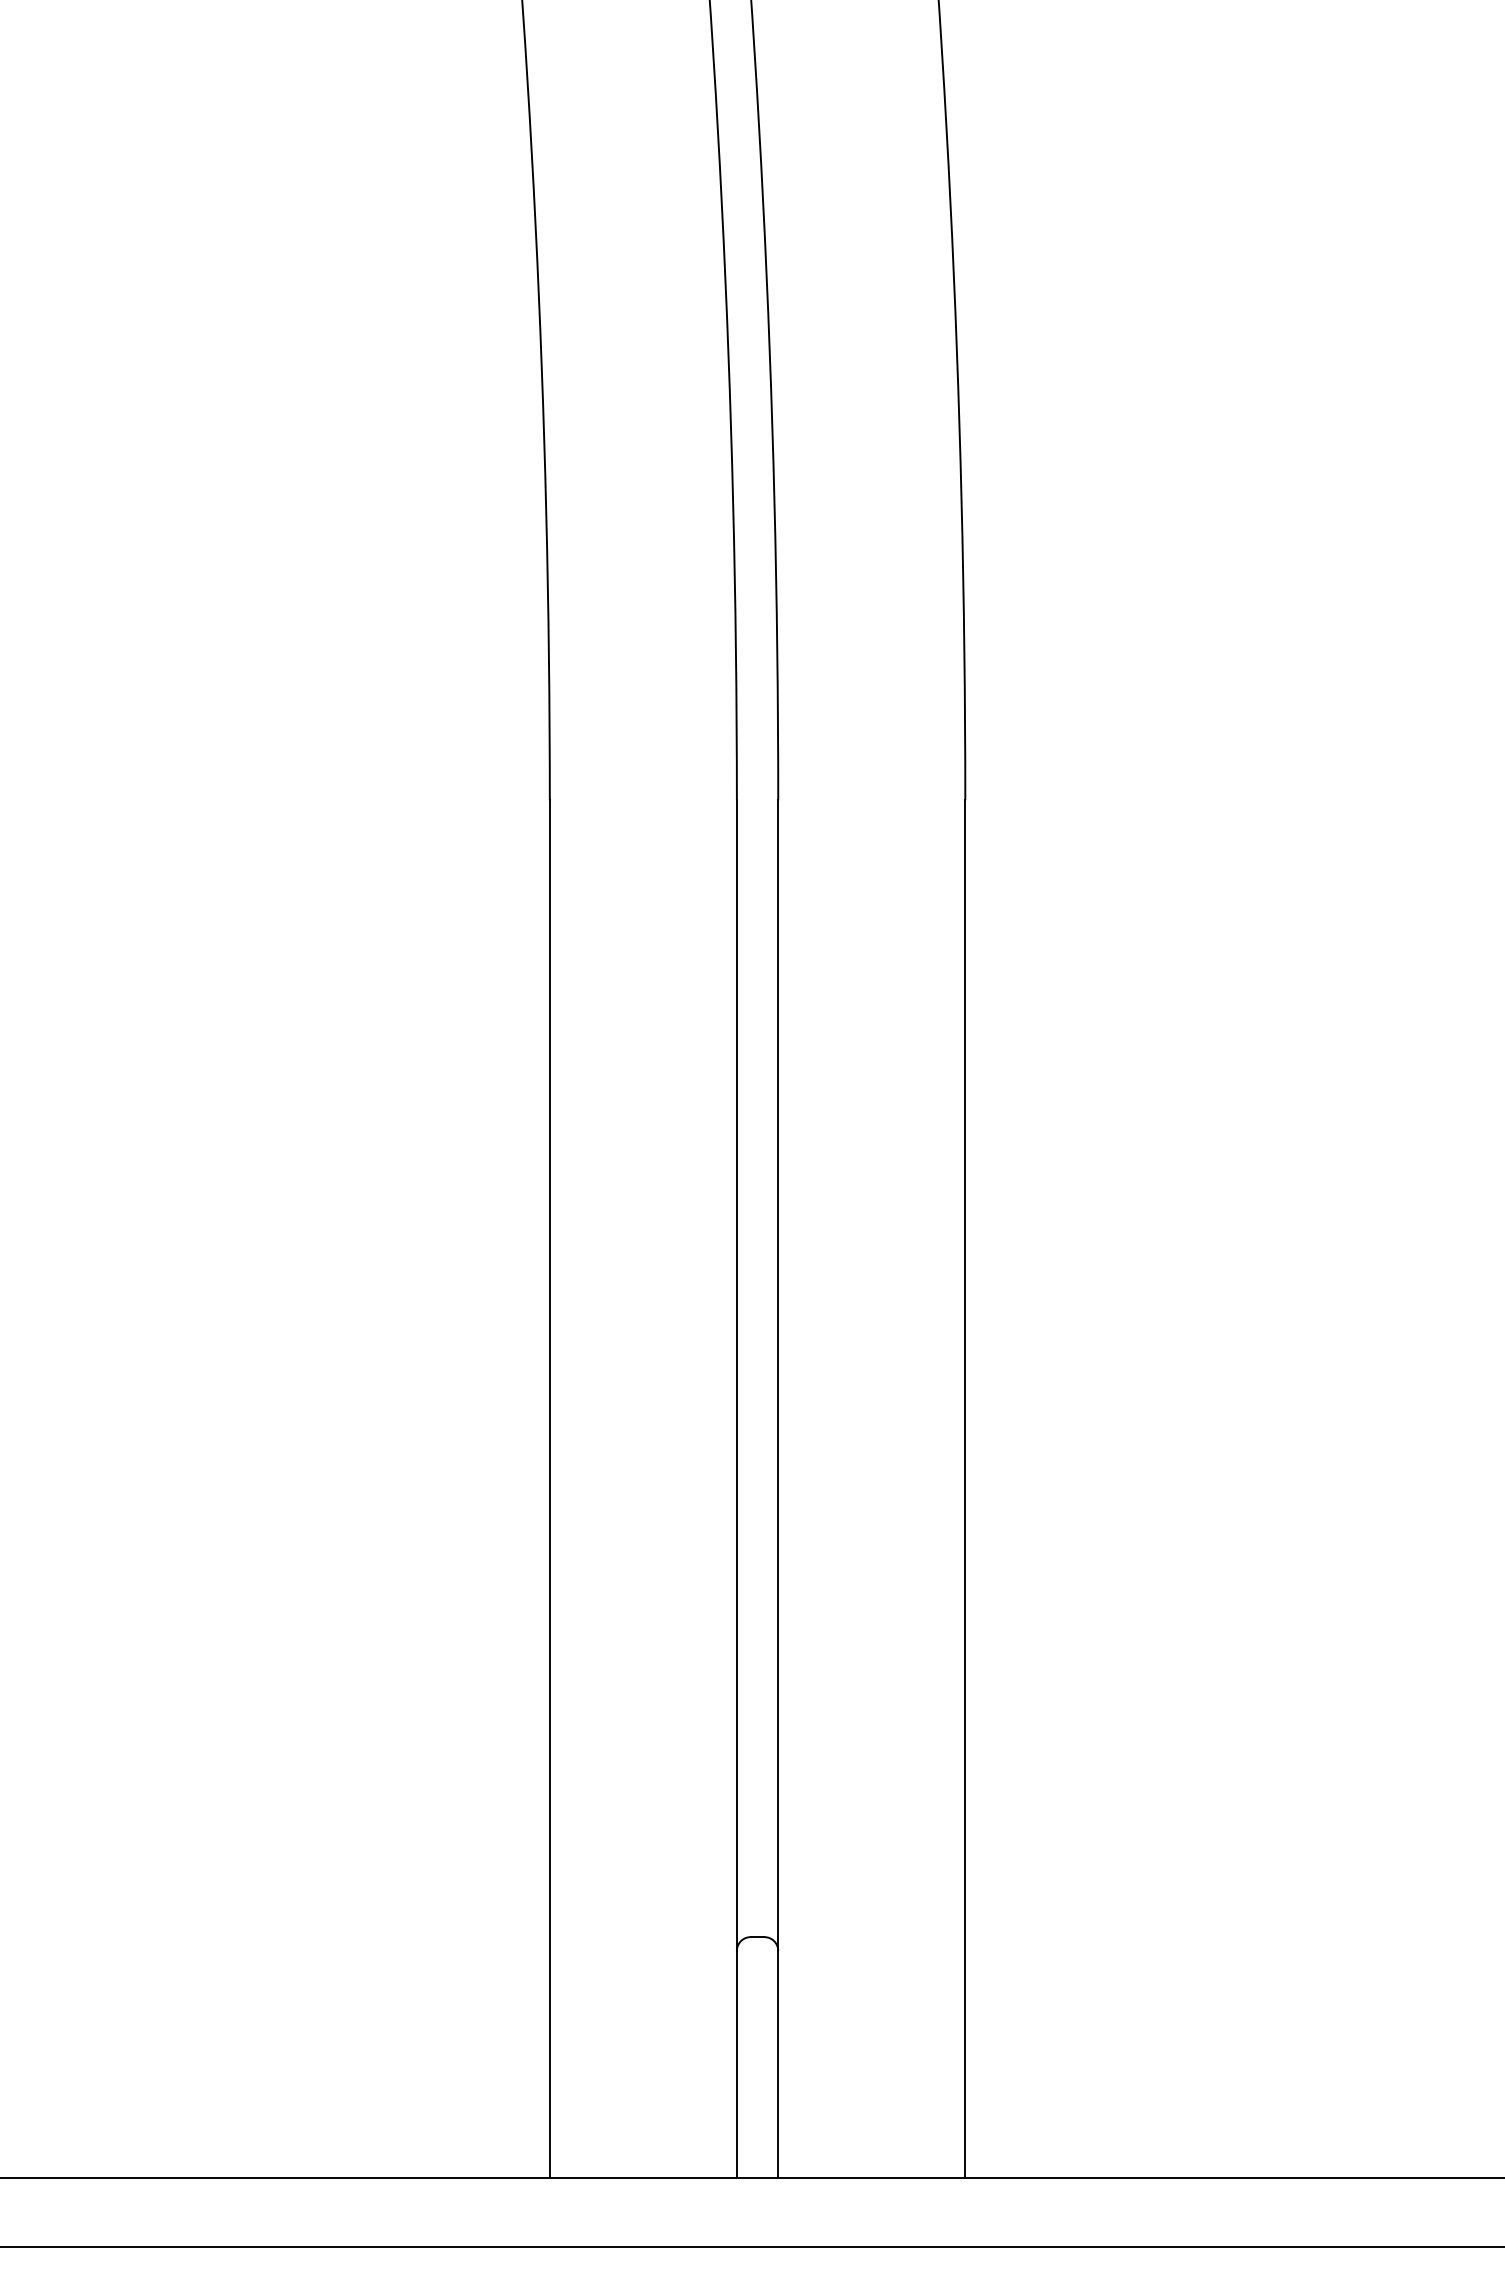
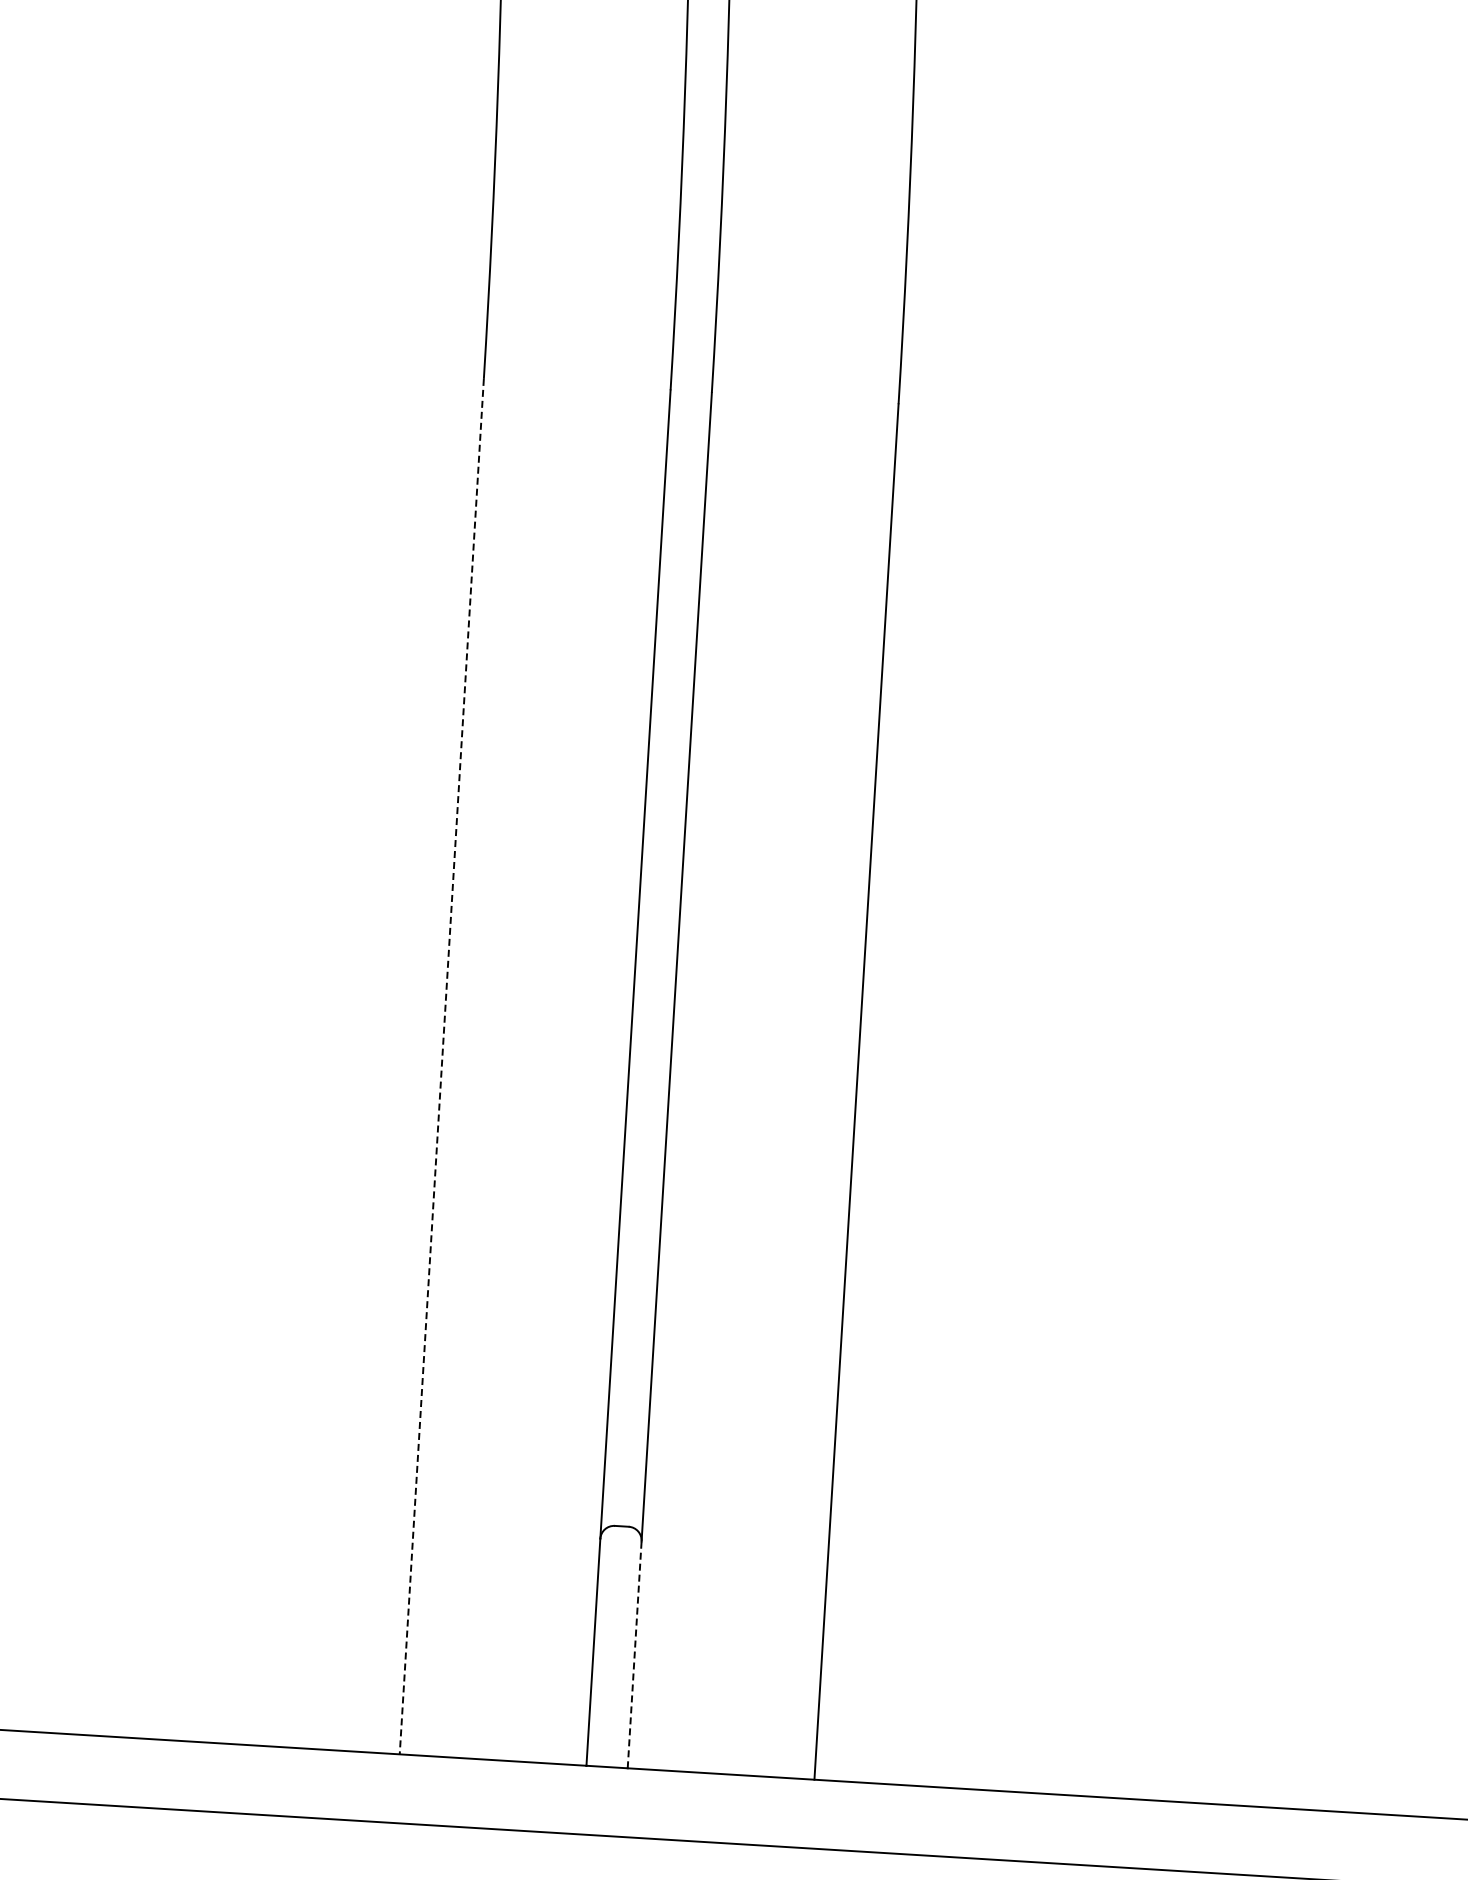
line: (549, 1489) -> (441, 1066), solid -> dashed
line: (778, 2064) -> (634, 1654), solid -> dashed

